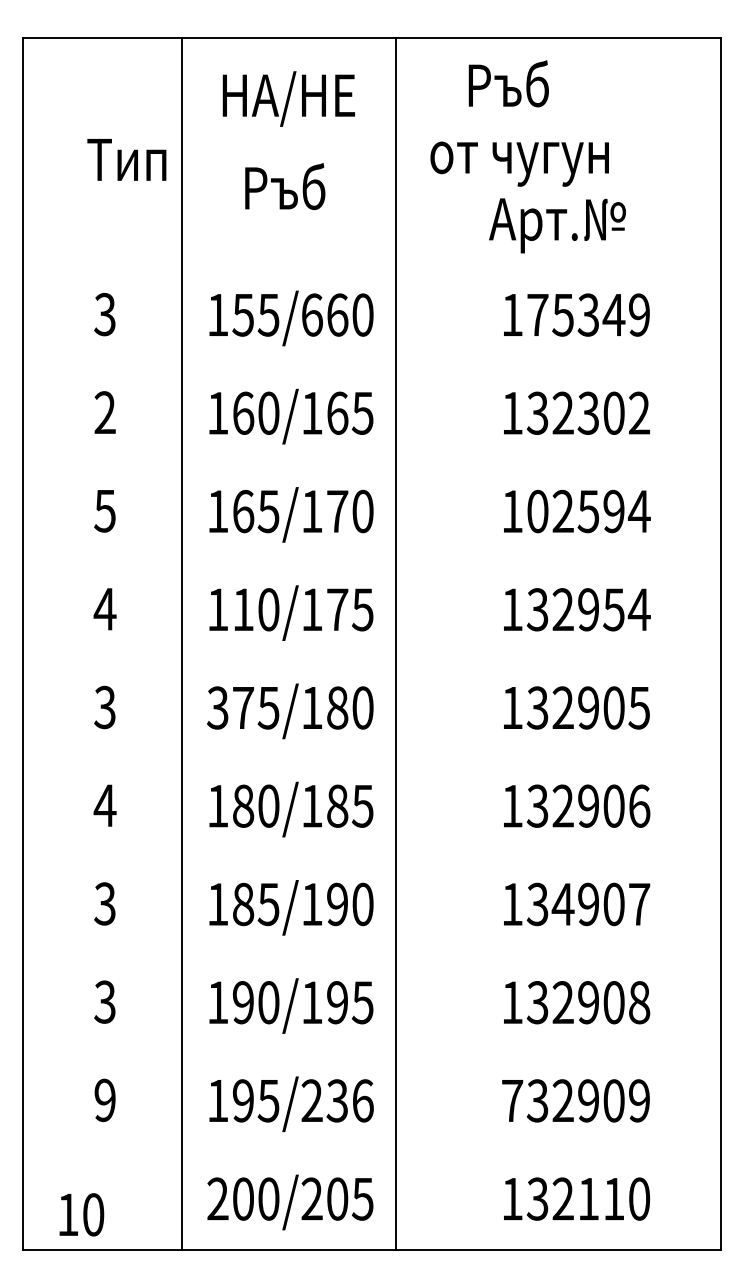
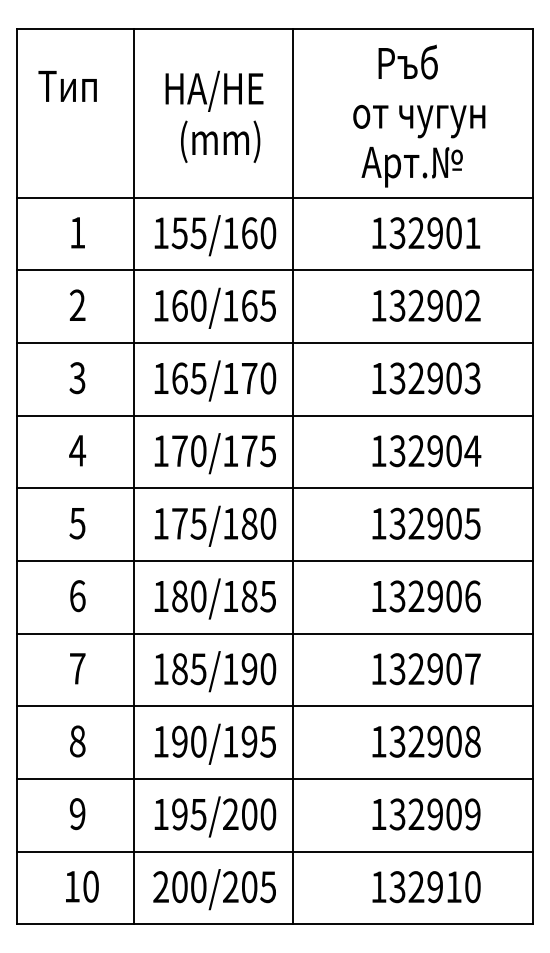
text: (507, 82) -> (407, 61), moved
text: (288, 97) -> (214, 90), moved
text: (126, 160) -> (67, 86), moved
text: (520, 164) -> (419, 121), moved
text: (298, 191) -> (220, 141), Ръб -> (mm)
line: (371, 266) -> (274, 197), added
text: (104, 314) -> (77, 232), 3 -> 1
text: (311, 315) -> (230, 233), 155/660 -> 155/160
text: (587, 315) -> (434, 233), 175349 -> 132901
line: (371, 365) -> (274, 270), added
text: (587, 412) -> (434, 305), 132302 -> 132902
line: (371, 464) -> (274, 343), added
text: (104, 510) -> (77, 377), 5 -> 3
text: (588, 511) -> (435, 378), 102594 -> 132903
line: (371, 561) -> (274, 415), added
text: (242, 608) -> (179, 450), 110/175 -> 170/175
text: (613, 610) -> (453, 451), 132954 -> 132904
line: (371, 660) -> (274, 488), added
text: (104, 706) -> (77, 522), 3 -> 5
text: (217, 707) -> (160, 523), 375/180 -> 175/180
line: (371, 758) -> (274, 561), added
text: (104, 806) -> (77, 596), 4 -> 6
line: (371, 856) -> (274, 633), added
text: (104, 903) -> (77, 668), 3 -> 7
text: (561, 903) -> (415, 668), 134907 -> 132907
line: (371, 954) -> (274, 706), added
text: (104, 1002) -> (77, 741), 3 -> 8
line: (371, 1053) -> (274, 779), added
text: (349, 1100) -> (258, 814), 195/236 -> 195/200
text: (511, 1100) -> (378, 814), 732909 -> 132909
line: (371, 1150) -> (274, 851), added
text: (587, 1199) -> (434, 887), 132110 -> 132910
text: (82, 1214) -> (82, 886), moved

